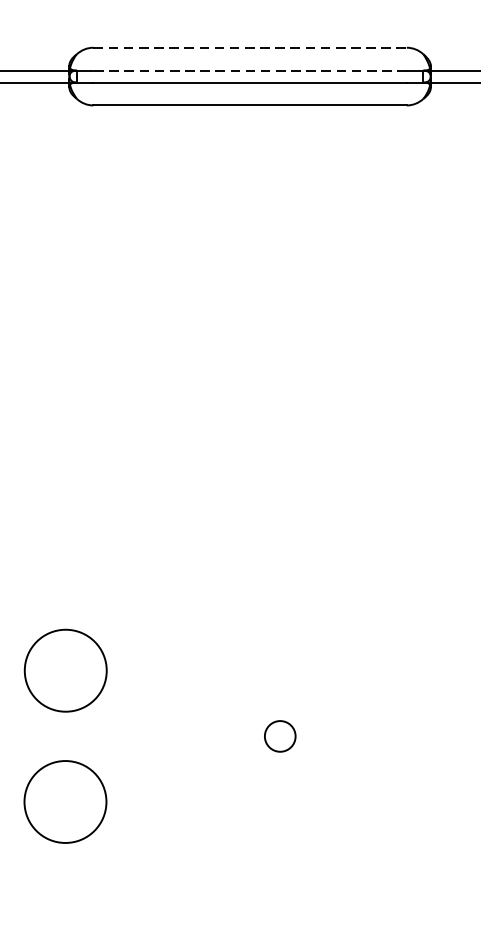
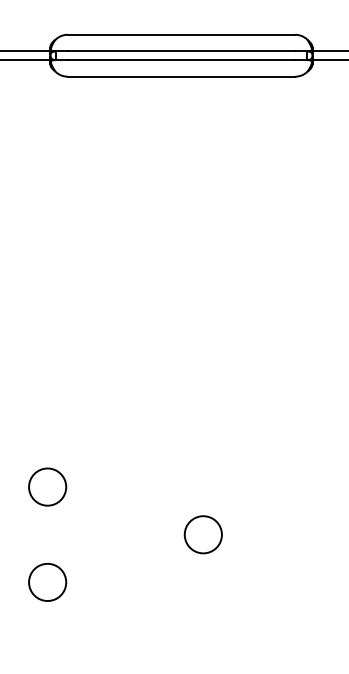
line: (250, 47) -> (181, 34), dashed -> solid
line: (250, 70) -> (181, 51), dashed -> solid
circle: (65, 669) -> (47, 486), size x0.62
circle: (279, 736) -> (202, 534), size x1.67
circle: (65, 802) -> (47, 582), size x0.62

